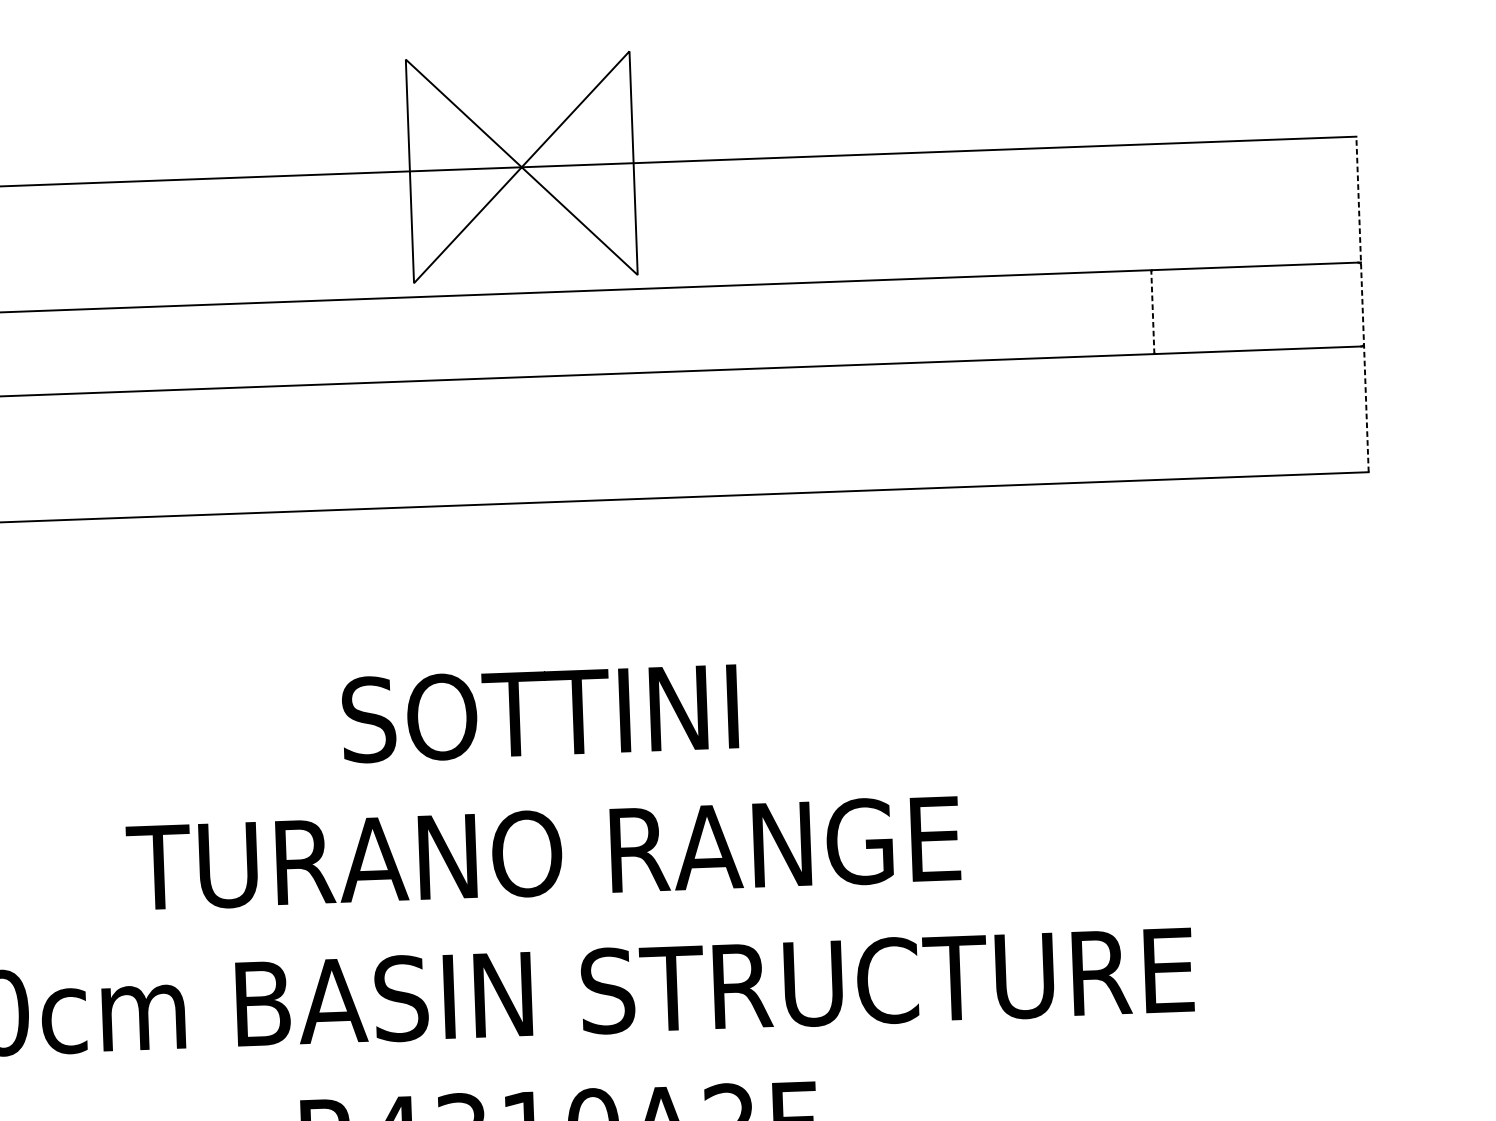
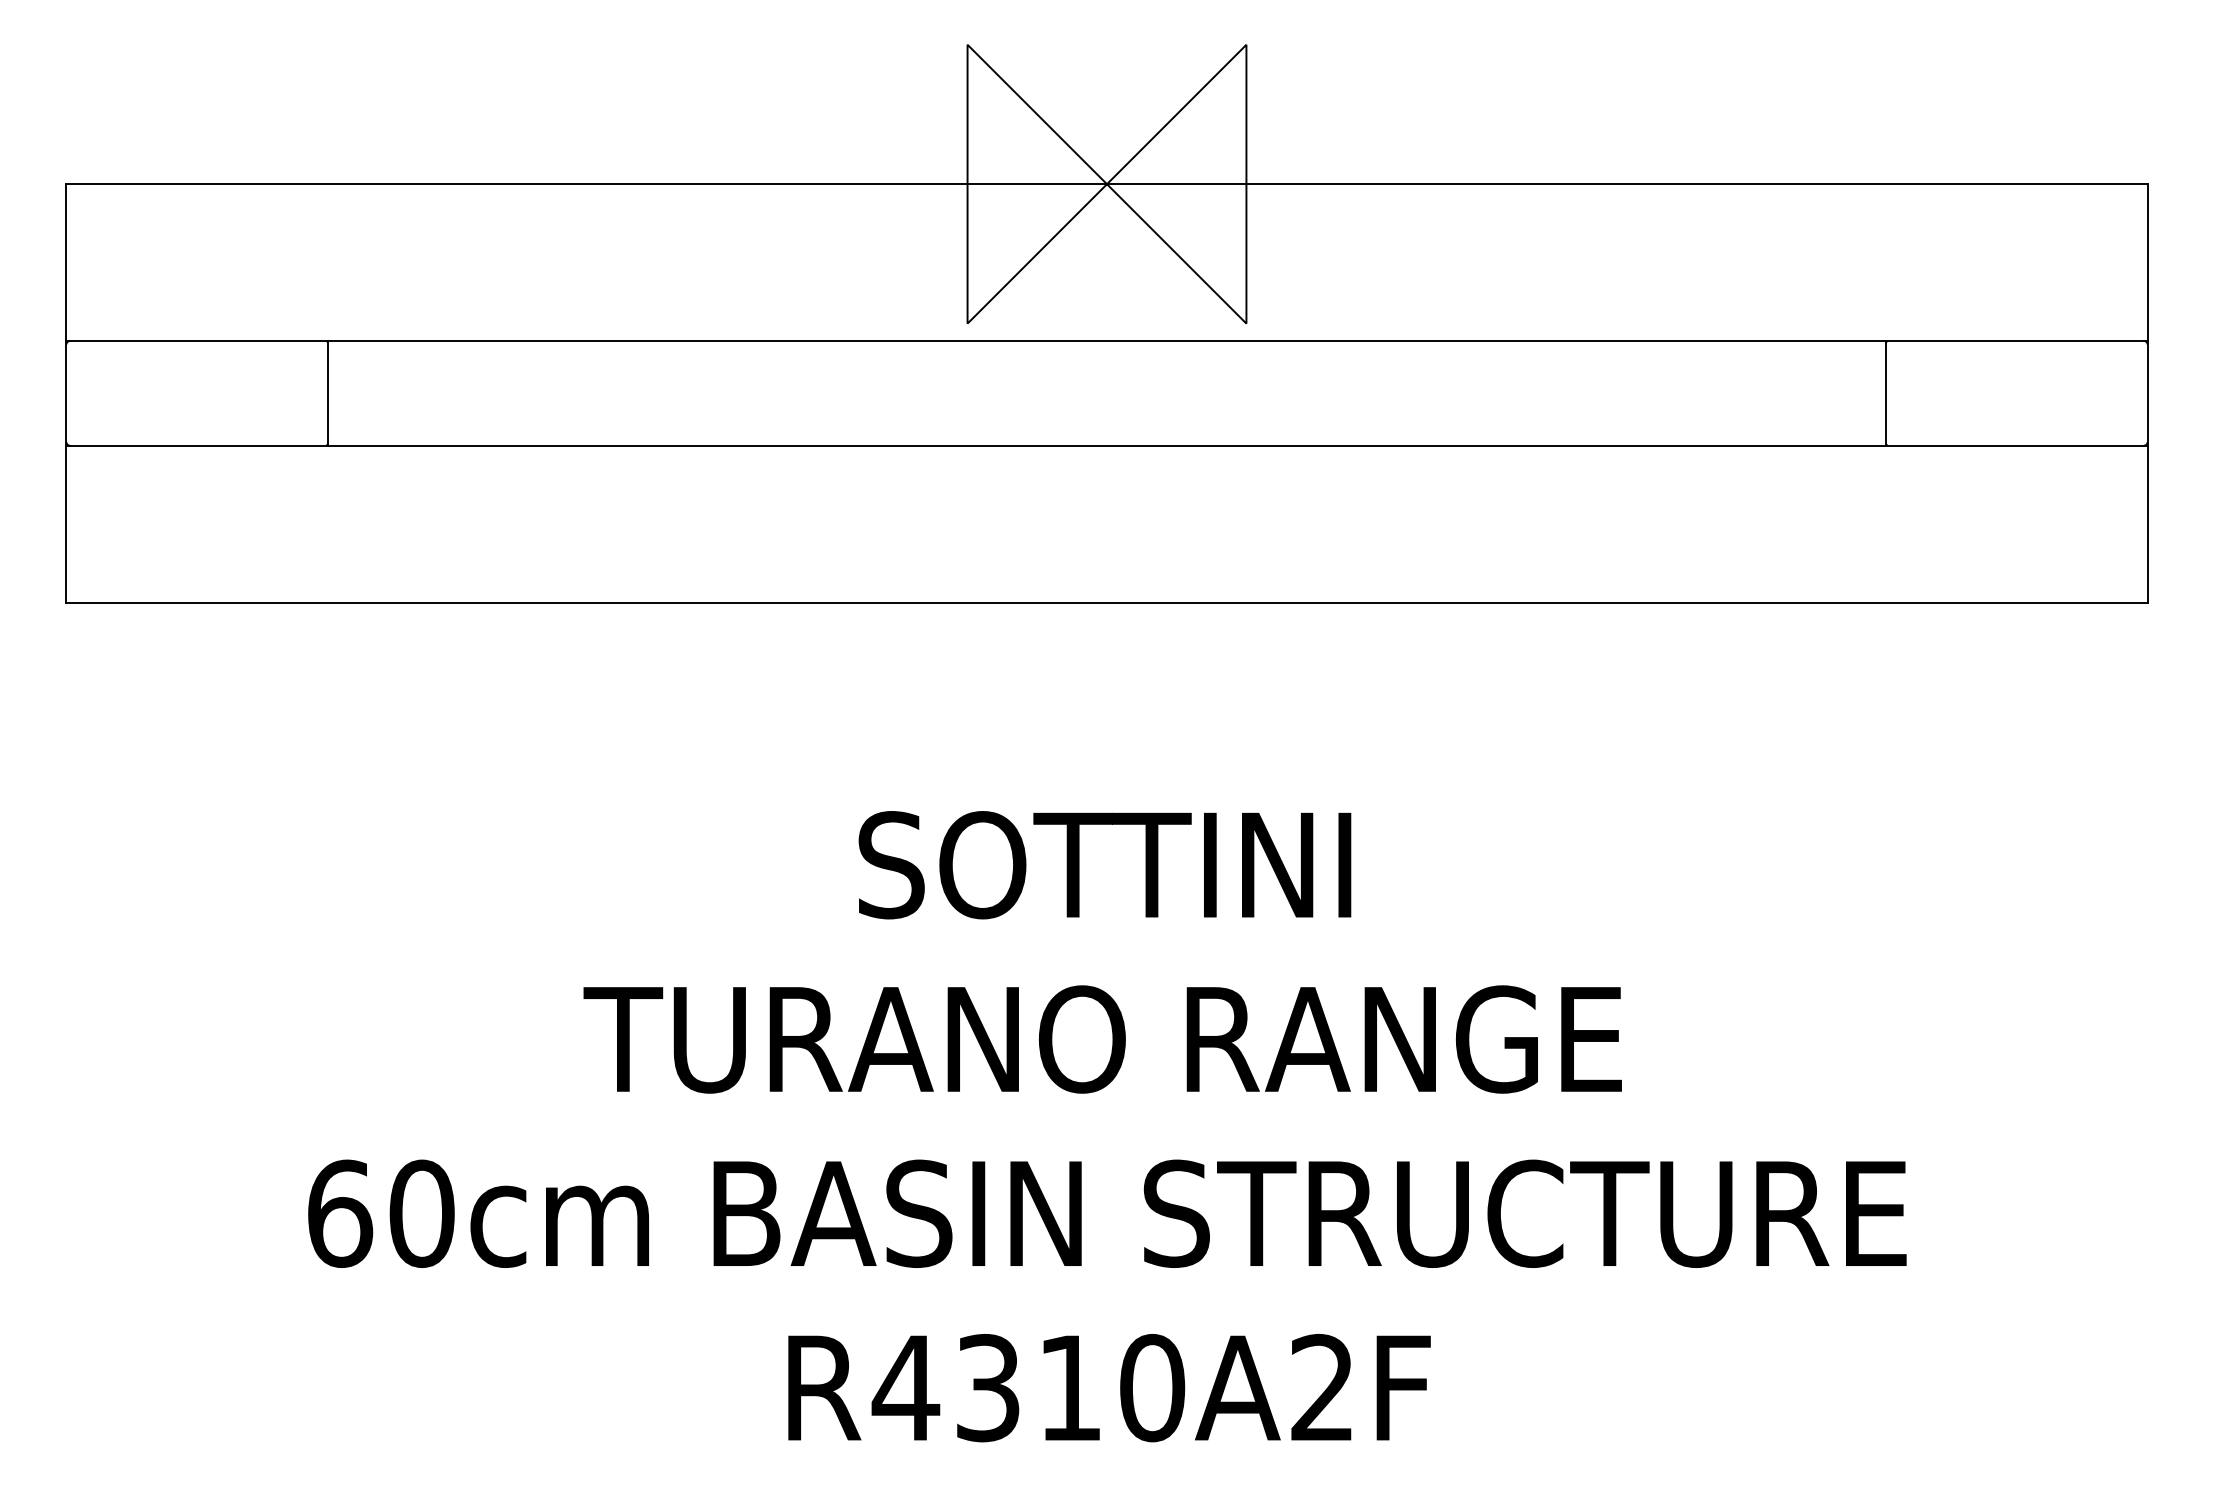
line: (1362, 303) -> (2147, 392), dashed -> solid
line: (1153, 311) -> (1886, 392), dashed -> solid

